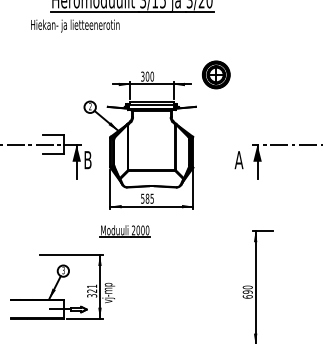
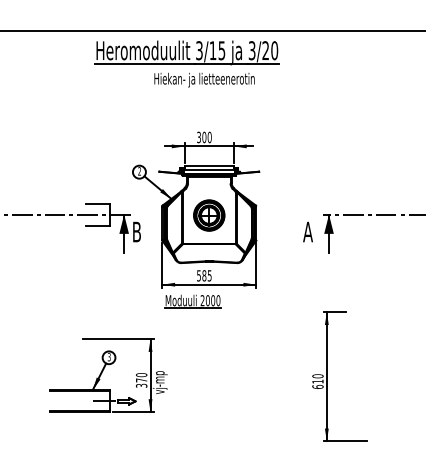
text: (75, 25) -> (204, 79), moved
part: (216, 74) -> (209, 215), moved
part: (124, 231) -> (192, 301), moved
text: (92, 288) -> (141, 377), 321 -> 370
text: (247, 292) -> (317, 381), 690 -> 610

